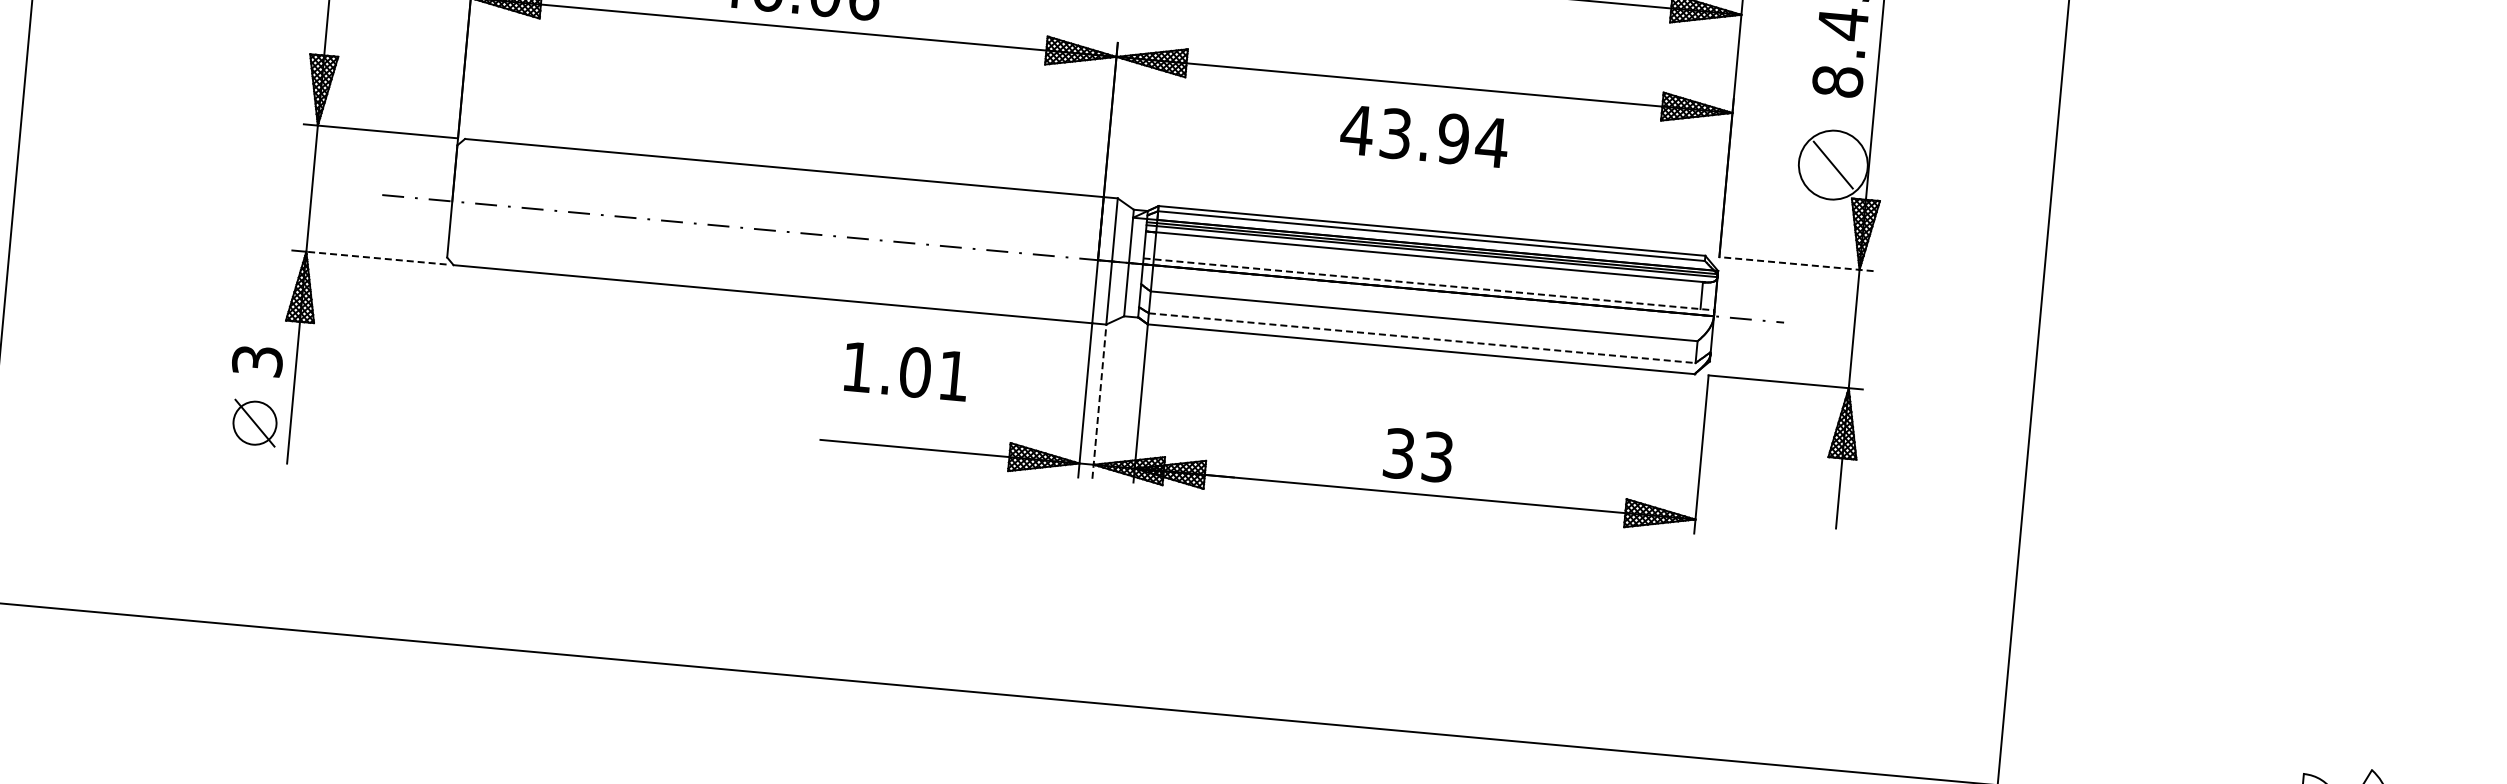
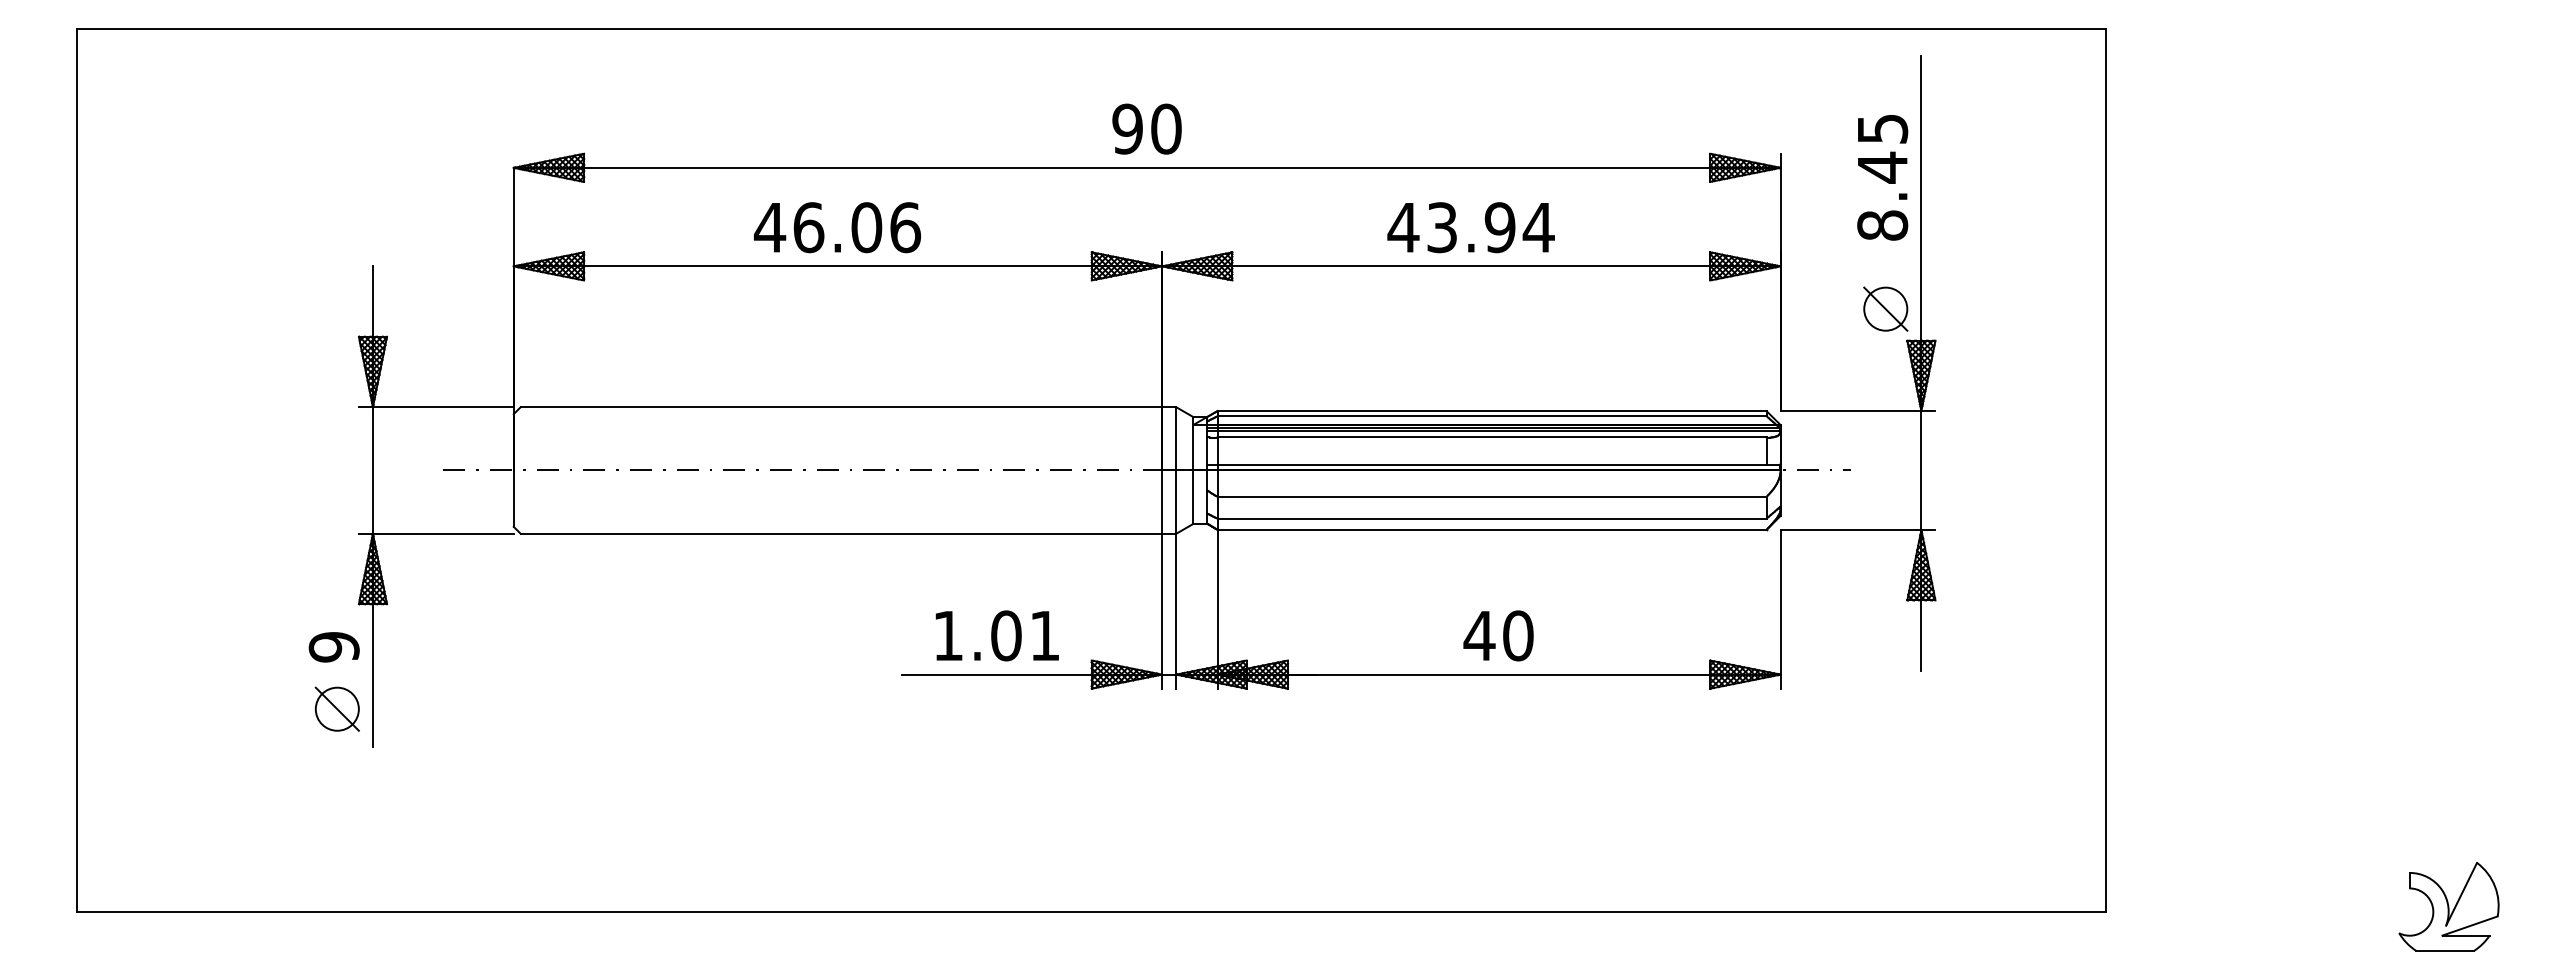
text: (1423, 136) -> (1470, 227), moved
circle: (1833, 164) -> (1885, 308), size x0.62
line: (375, 257) -> (442, 533), dashed -> solid
line: (1795, 264) -> (1857, 411), dashed -> solid
line: (1429, 284) -> (1494, 464), dashed -> solid
line: (1422, 337) -> (1492, 518), dashed -> solid
text: (256, 361) -> (333, 647), 3 -> 9
text: (905, 371) -> (996, 635), moved
line: (1099, 400) -> (1176, 610), dashed -> solid
text: (1418, 455) -> (1498, 635), 33 -> 40

